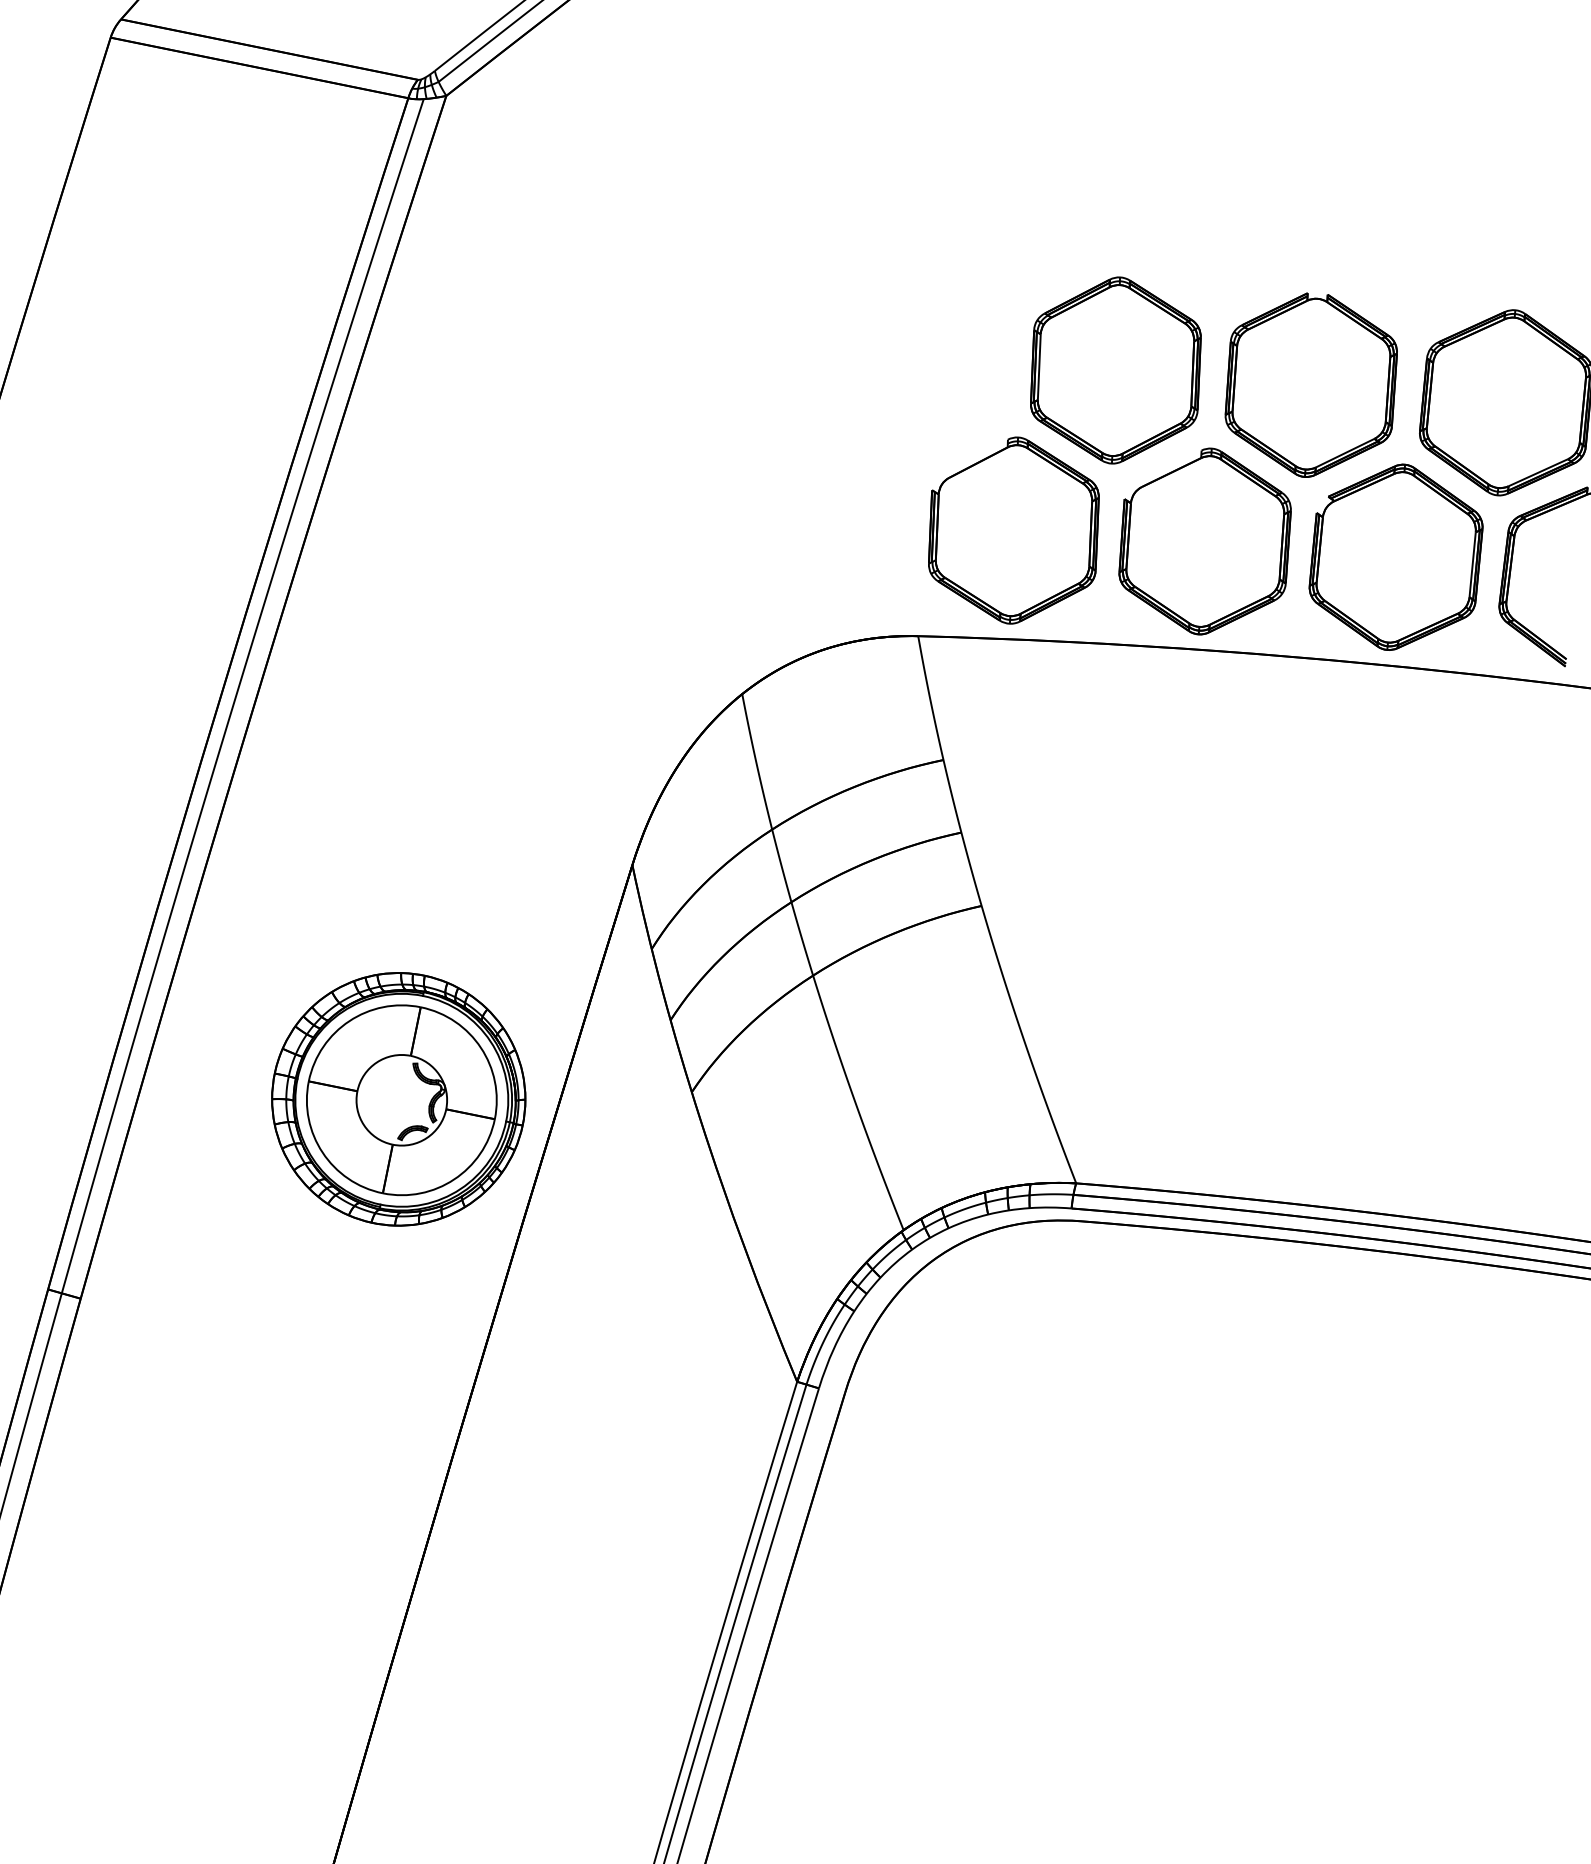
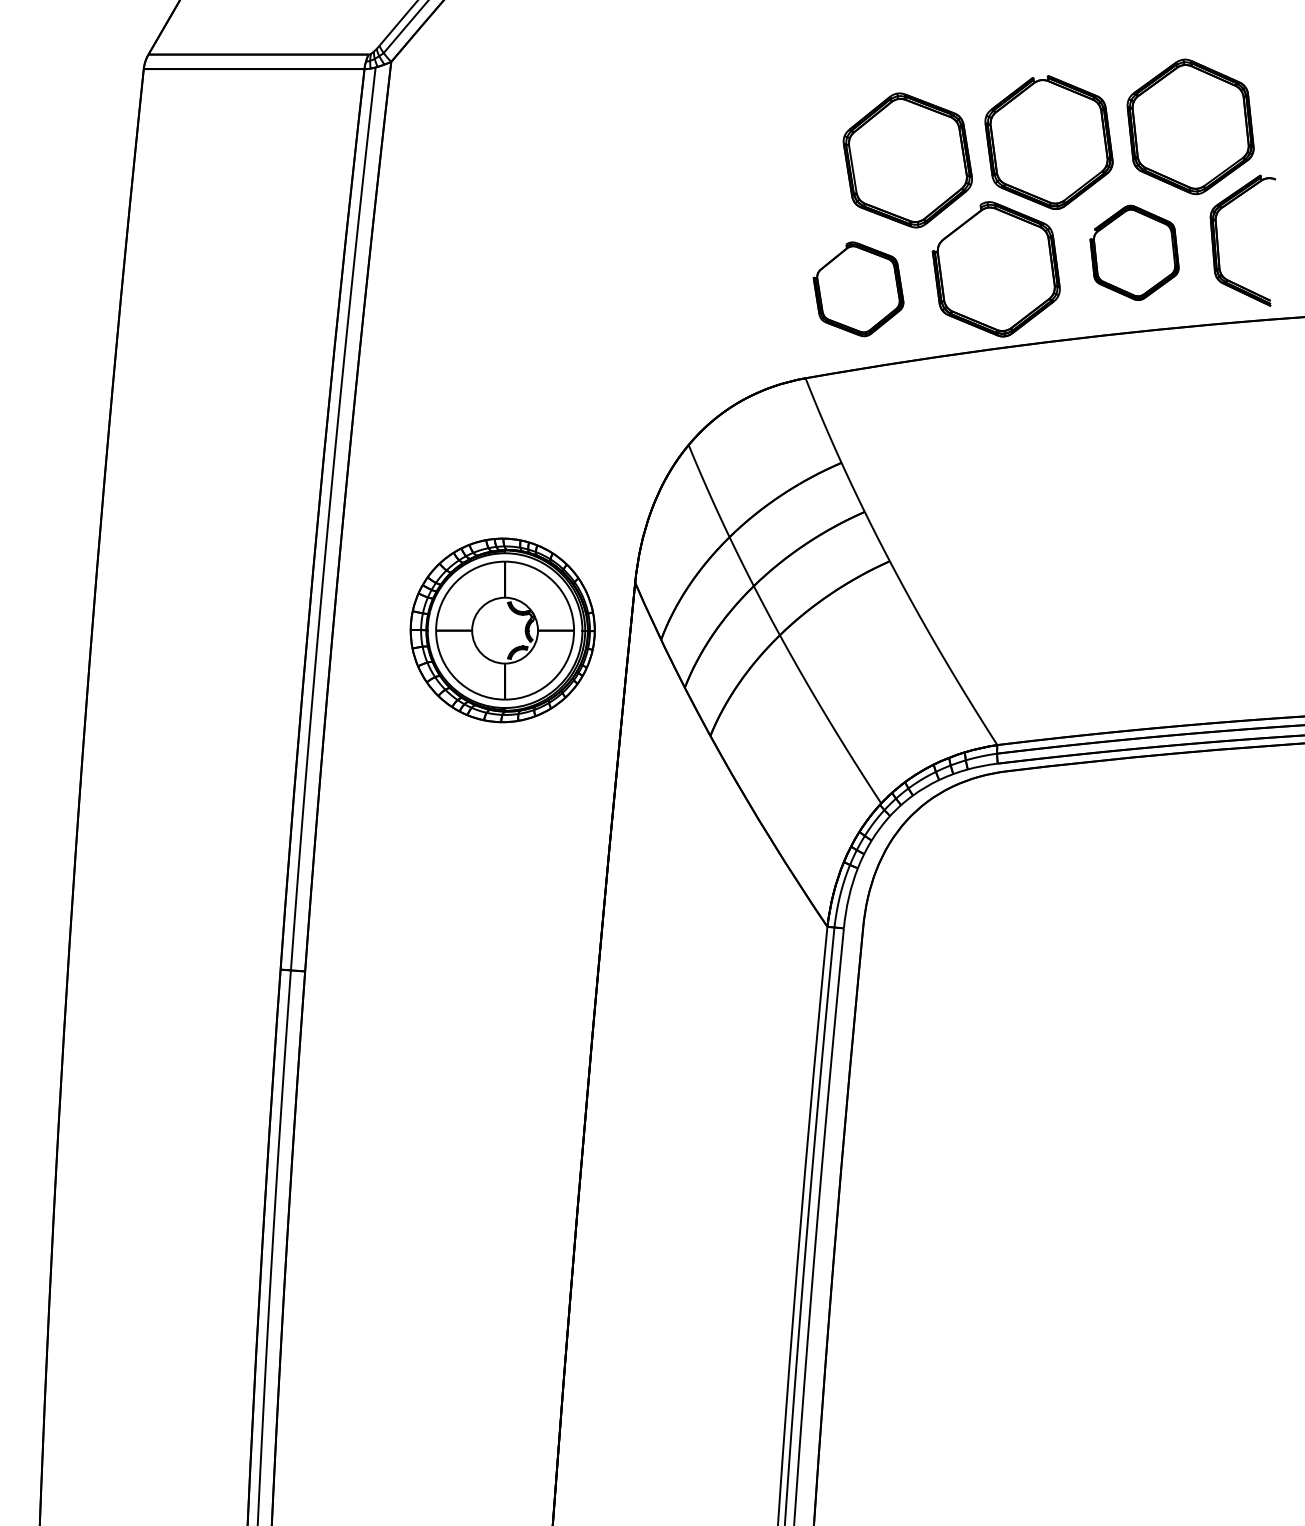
part: (1013, 530) -> (858, 289), size x0.7
part: (1396, 556) -> (1134, 252), size x0.7
part: (398, 1099) -> (502, 630), moved

